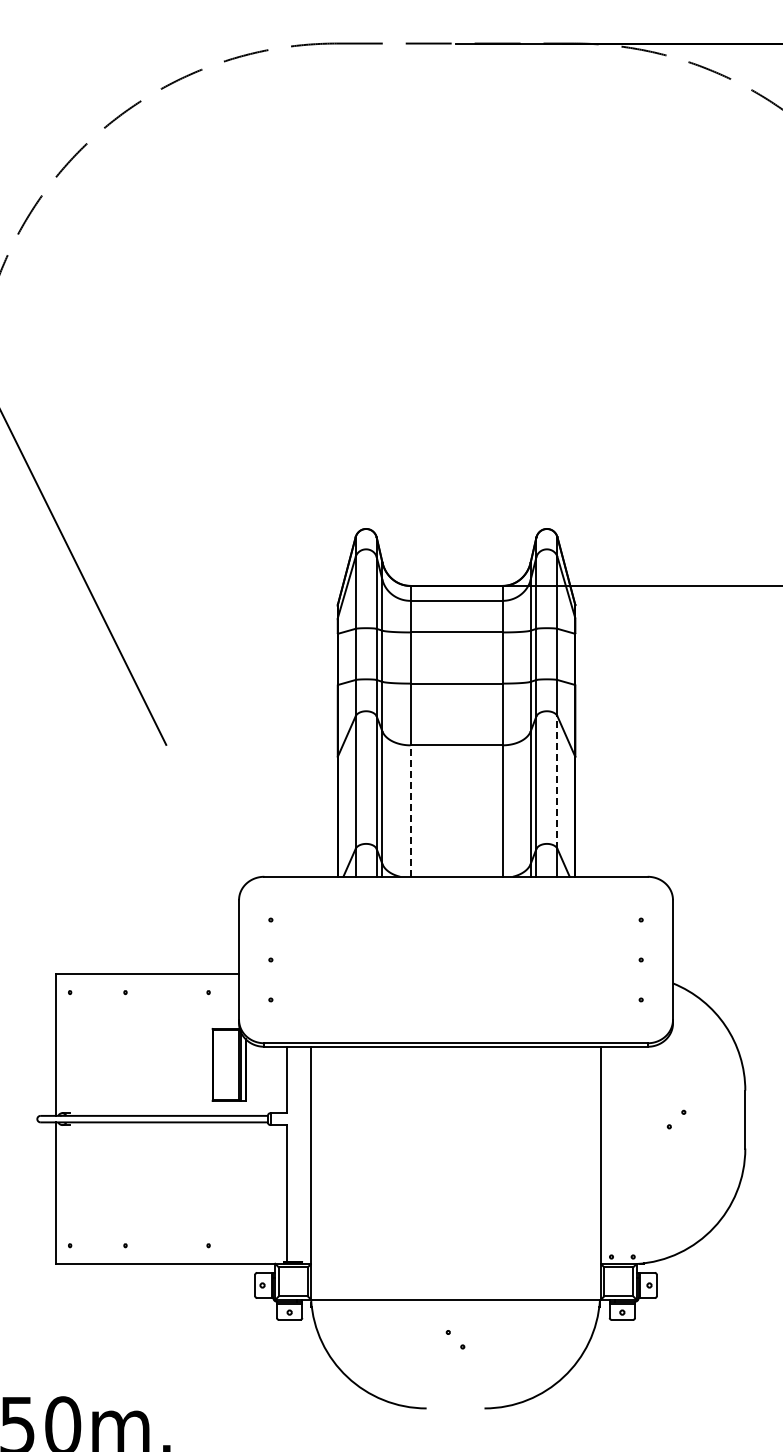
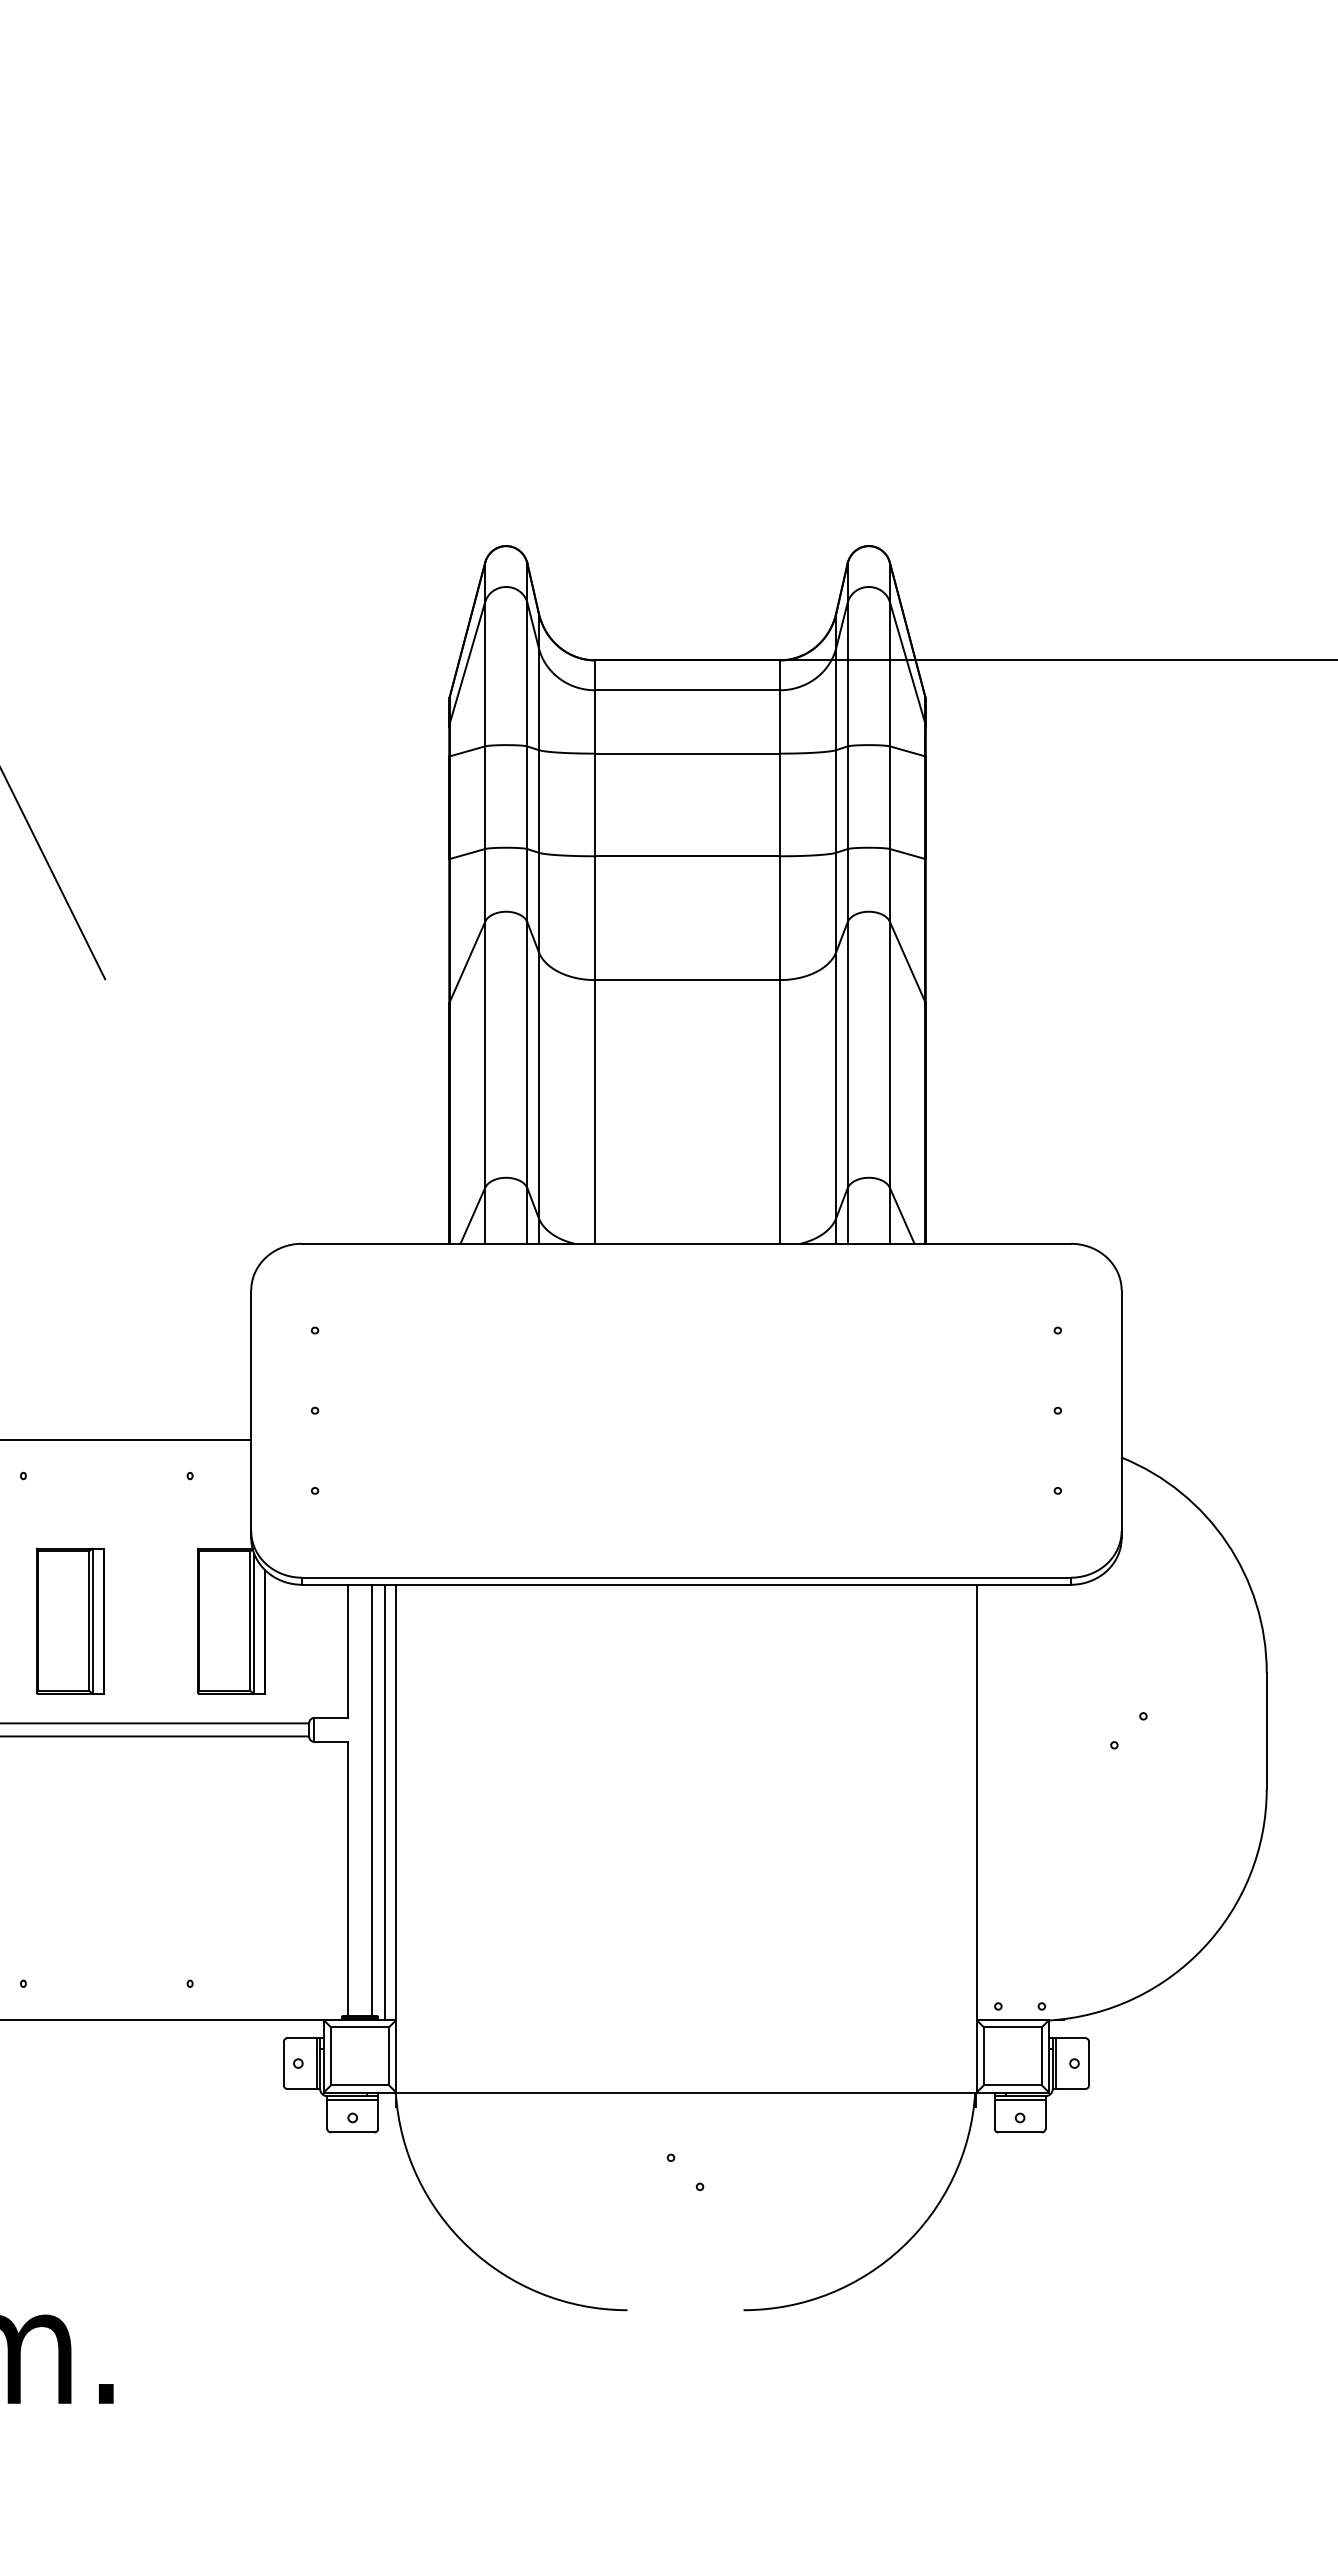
line: (557, 782) -> (889, 1054), dashed -> solid
line: (410, 811) -> (595, 1112), dashed -> solid
part: (148, 1064) -> (69, 1620), added
line: (299, 1153) -> (372, 1798), added
line: (305, 1154) -> (384, 1800), added

